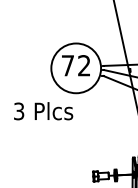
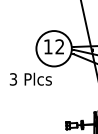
text: (68, 65) -> (48, 46), 72 -> 12

